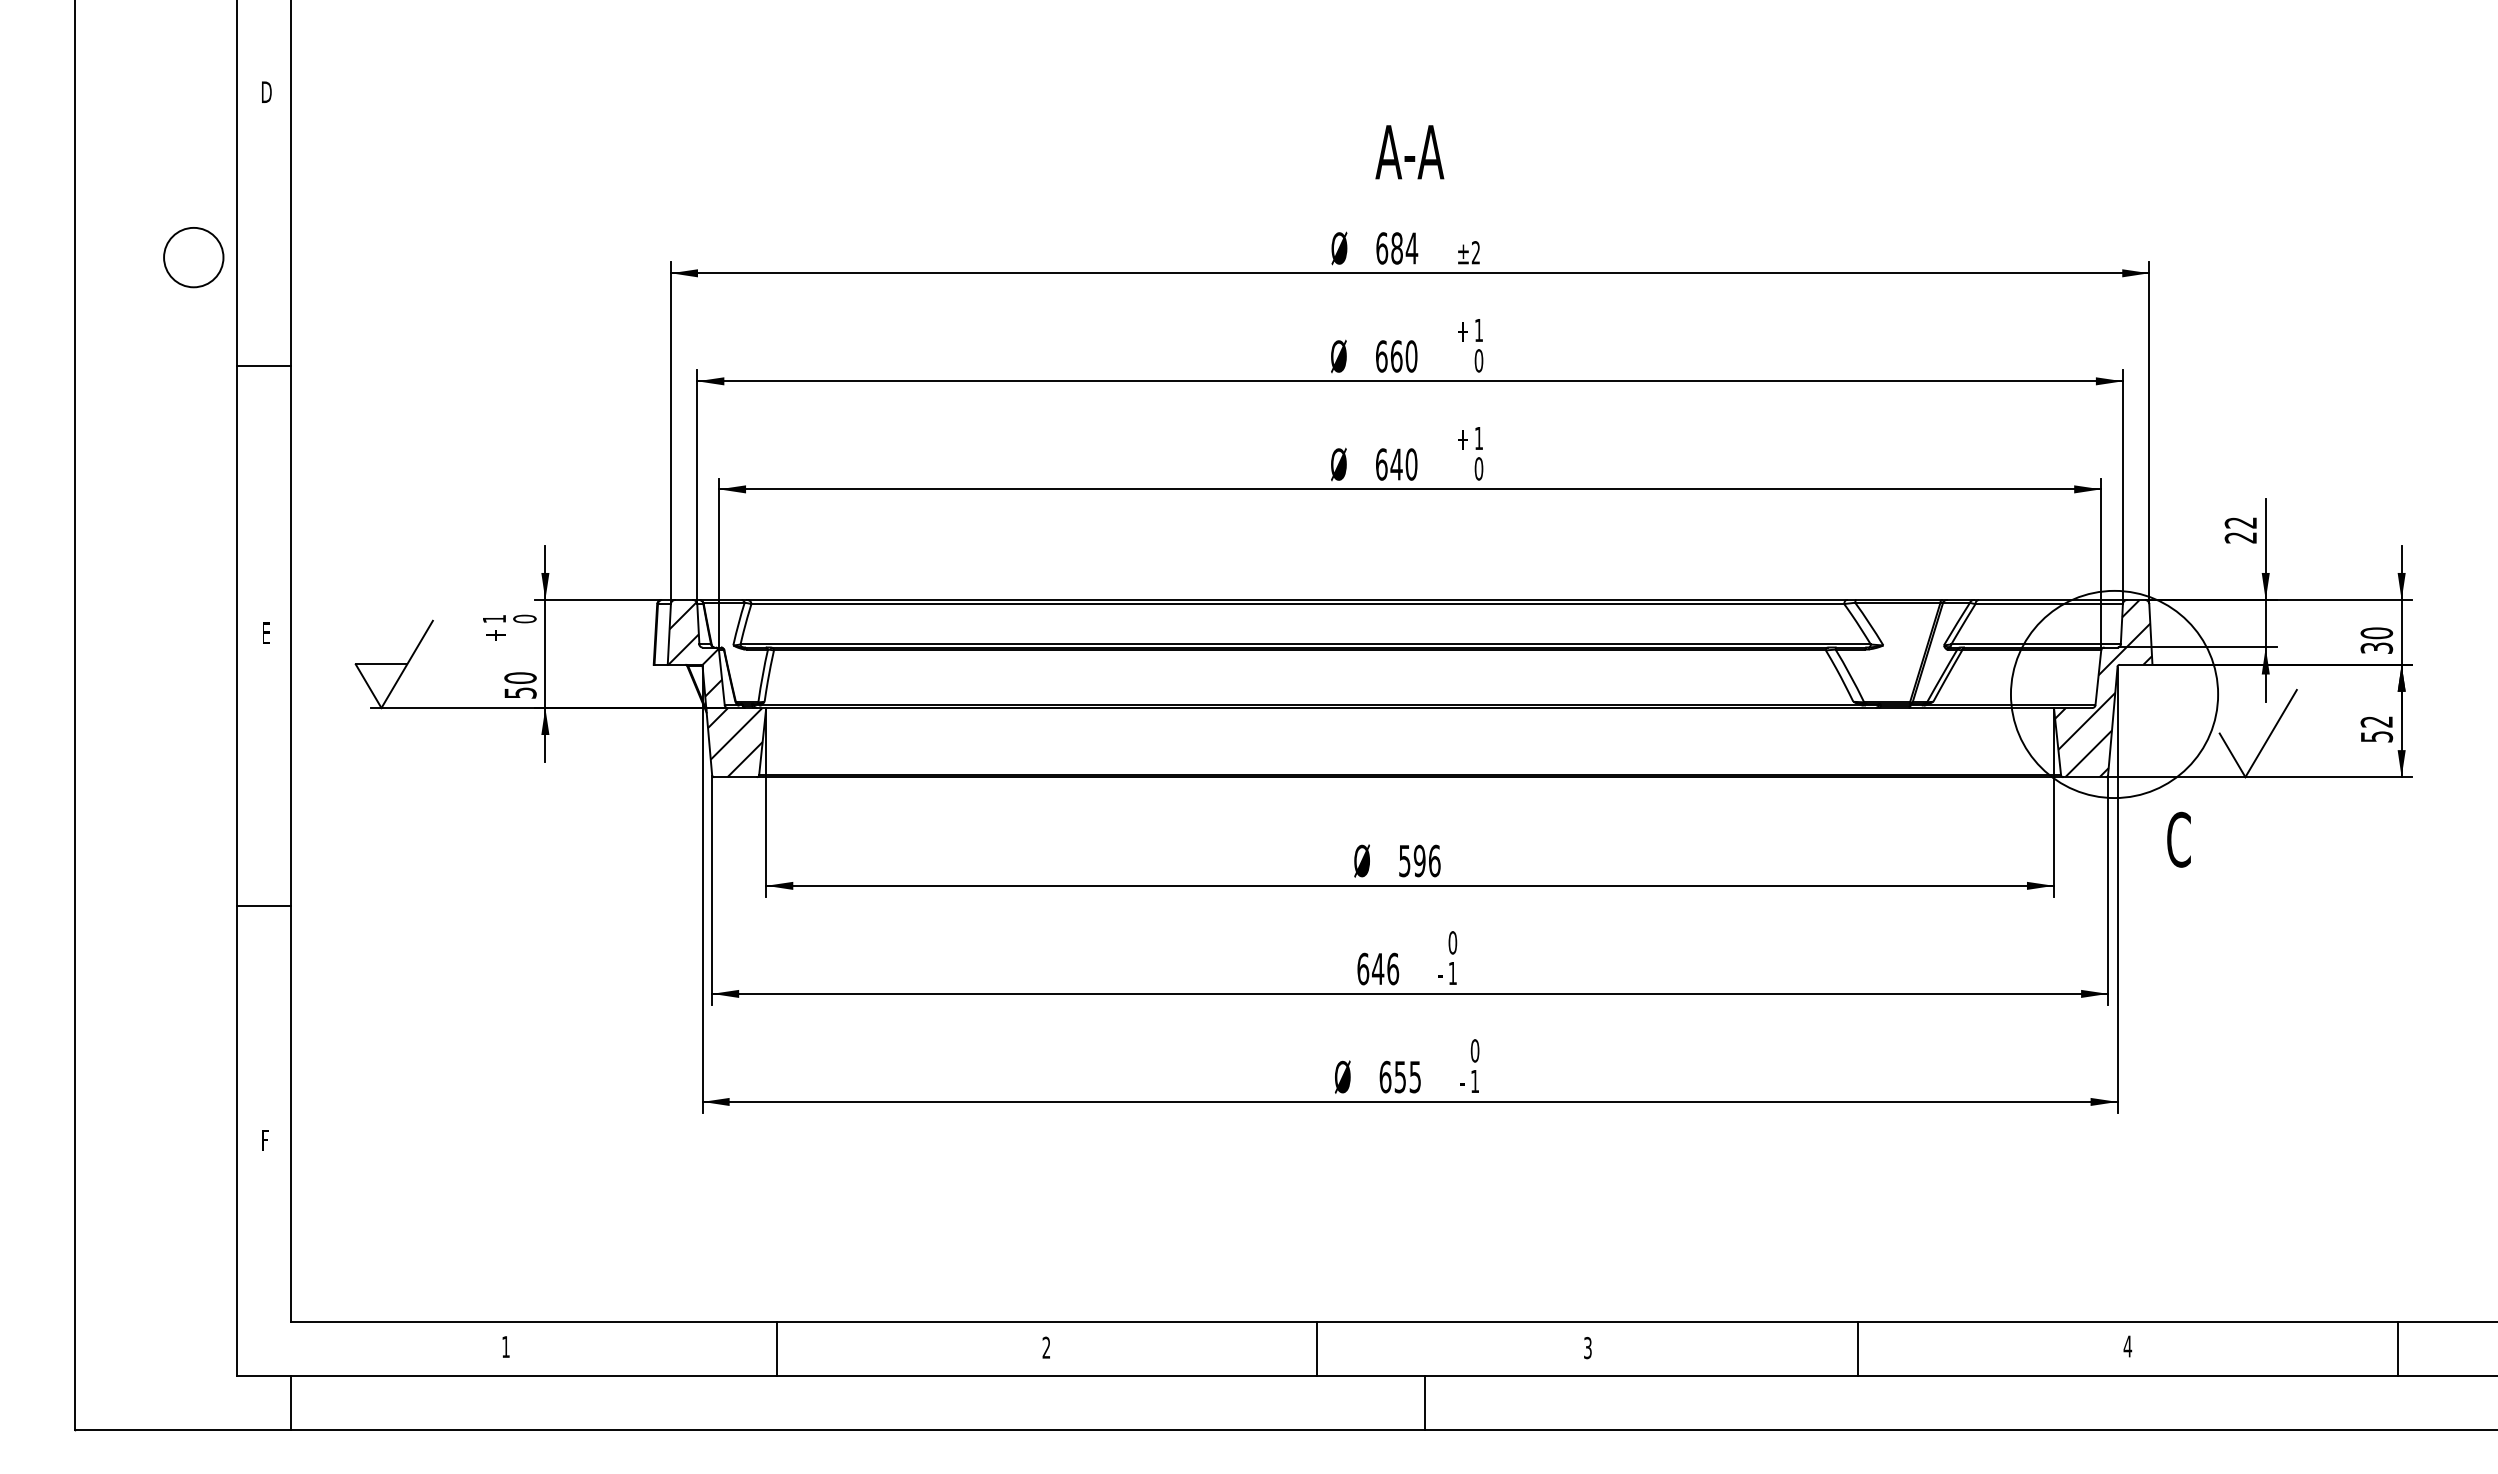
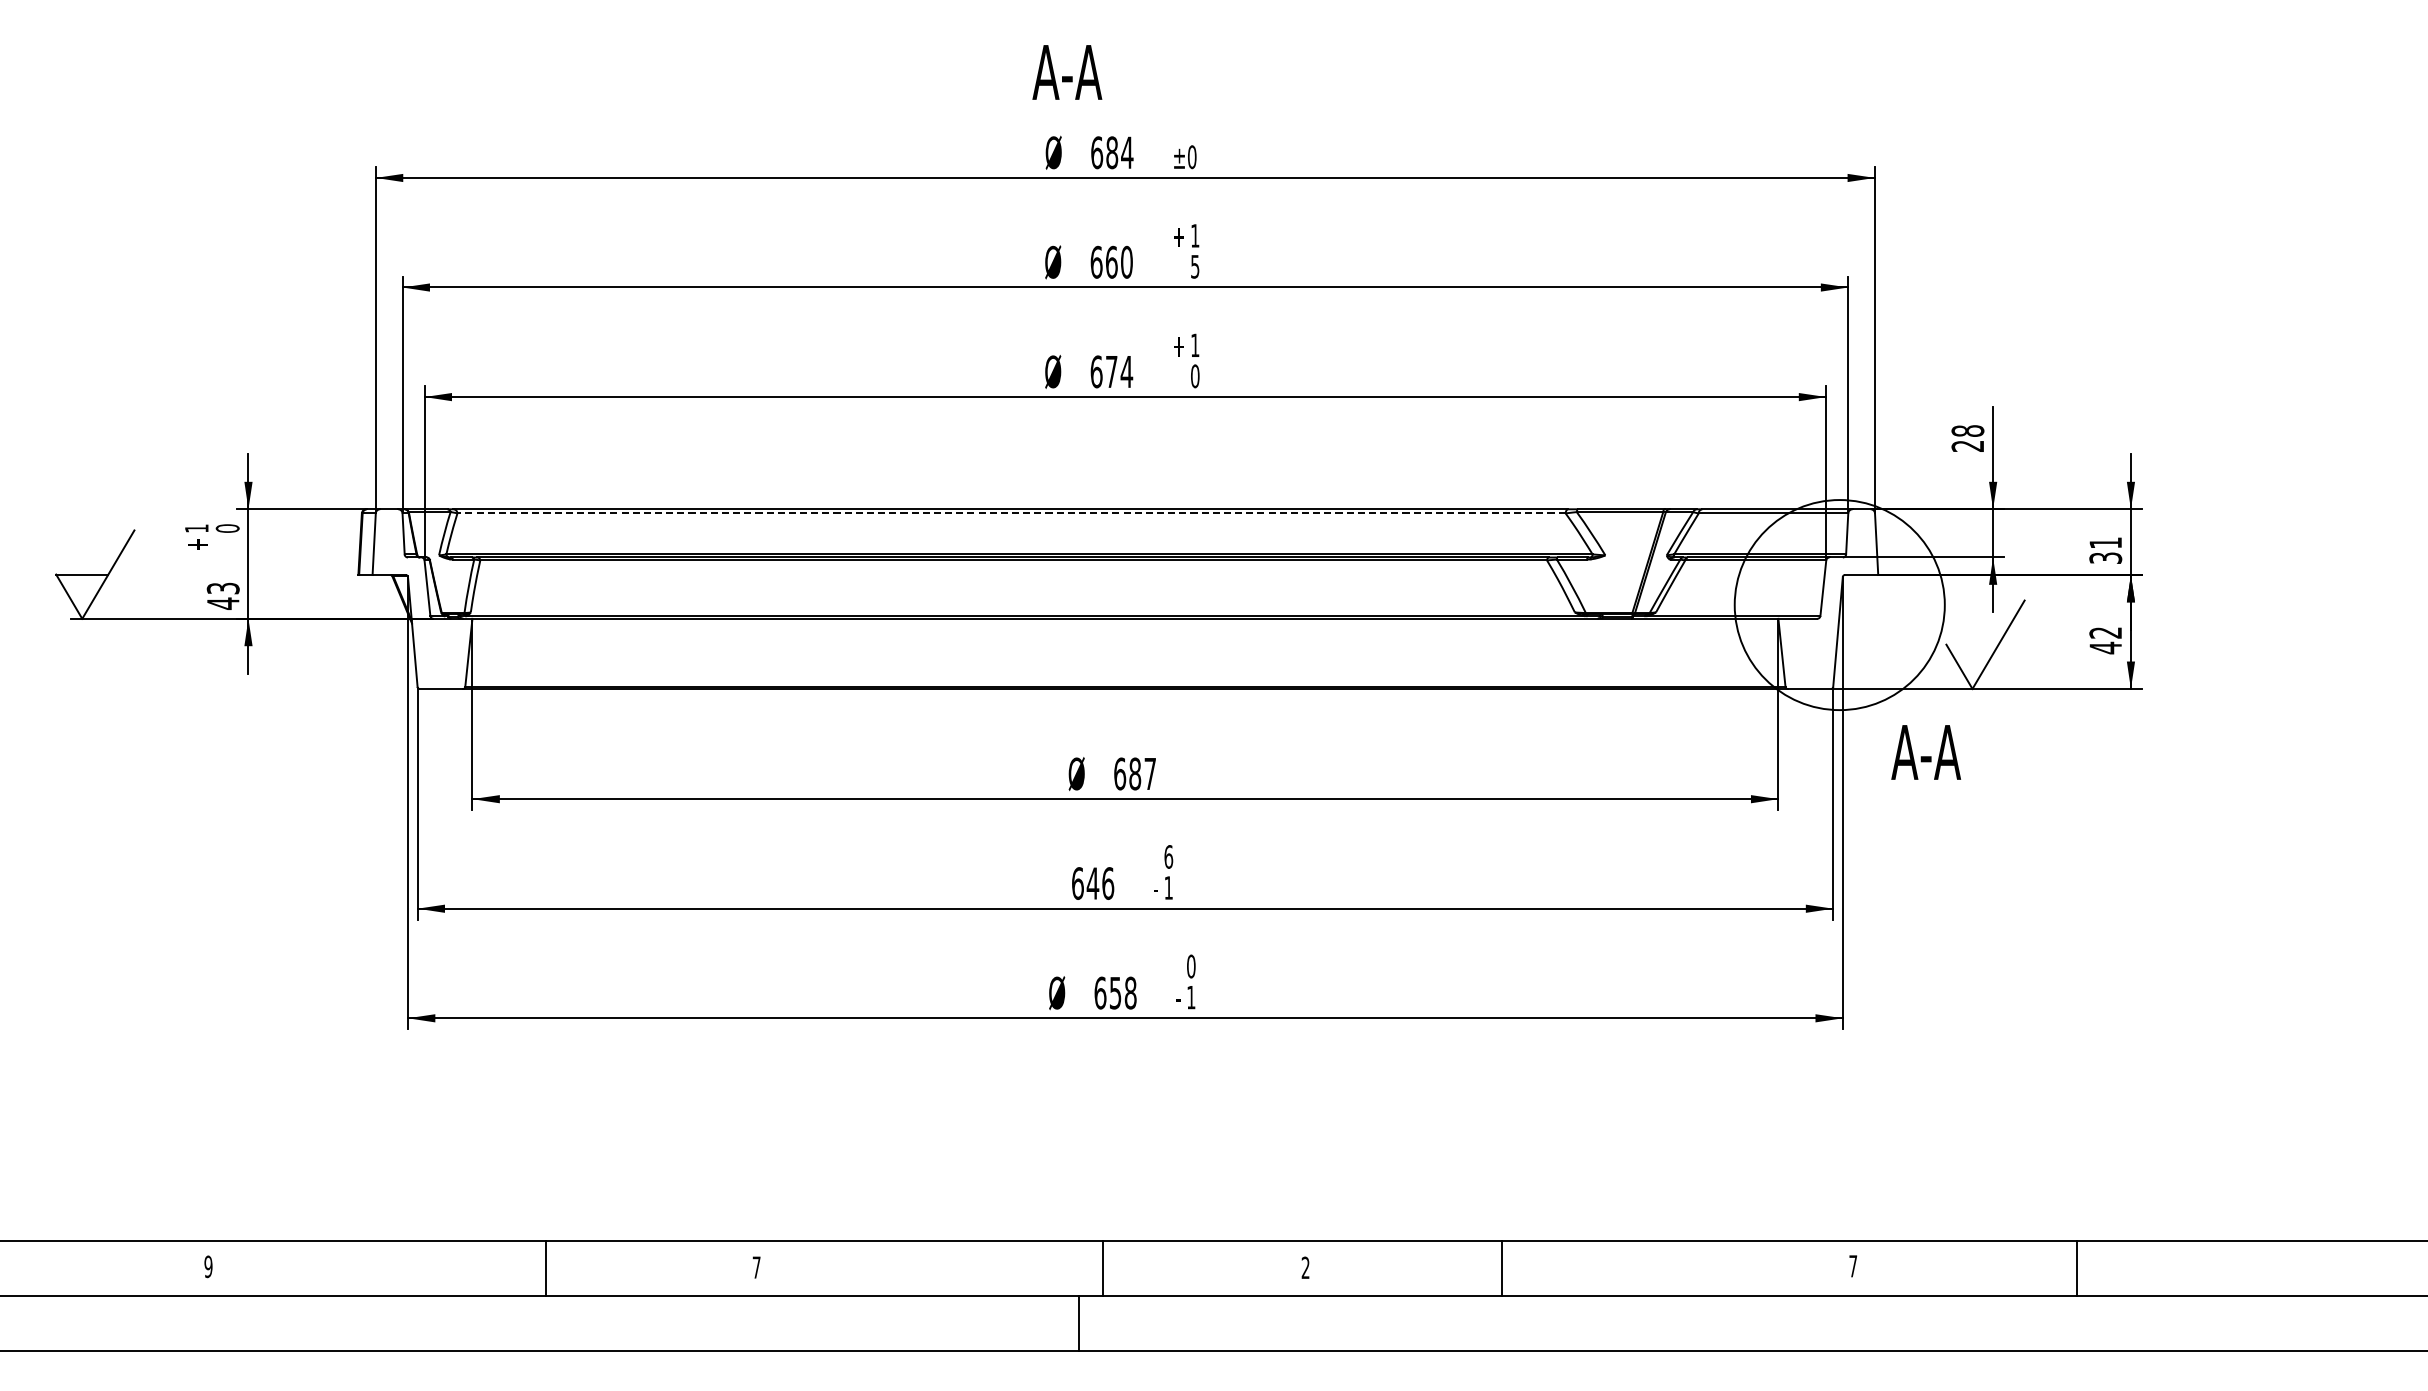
text: (1409, 152) -> (1066, 72), moved
text: (1475, 252) -> (1191, 156), ±2 -> ±0
text: (1478, 360) -> (1194, 266), 0 -> 5
text: (1403, 464) -> (1118, 371), 640 -> 674
text: (2240, 522) -> (1967, 430), 22 -> 28
line: (1297, 604) -> (1011, 513), solid -> dashed
text: (2376, 633) -> (2105, 543), 30 -> 31
text: (520, 685) -> (223, 595), 50 -> 43
hatch: (2103, 688) -> (1828, 599), removed
hatch: (715, 689) -> (421, 600), removed
text: (2377, 736) -> (2106, 647), 52 -> 42
text: (2199, 839) -> (1925, 752), C -> A-A
text: (1419, 860) -> (1134, 773), 596 -> 687
text: (1452, 942) -> (1168, 856), 0 -> 6
text: (1415, 1076) -> (1130, 992), 655 -> 658
text: (505, 1346) -> (208, 1266), 1 -> 9
text: (2127, 1346) -> (1852, 1266), 4 -> 7
text: (1046, 1347) -> (756, 1267), 2 -> 7
line: (777, 1348) -> (546, 1268), moved
line: (1317, 1348) -> (1103, 1268), moved
text: (1587, 1348) -> (1305, 1268), 3 -> 2
line: (1857, 1348) -> (1502, 1268), moved
line: (2397, 1348) -> (2077, 1268), moved
line: (1425, 1402) -> (1079, 1323), moved

